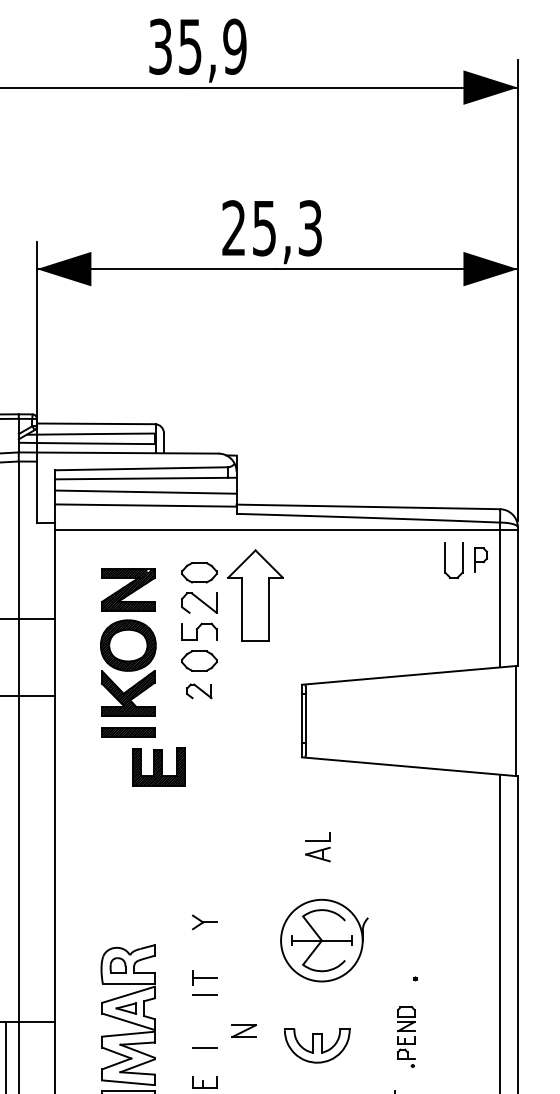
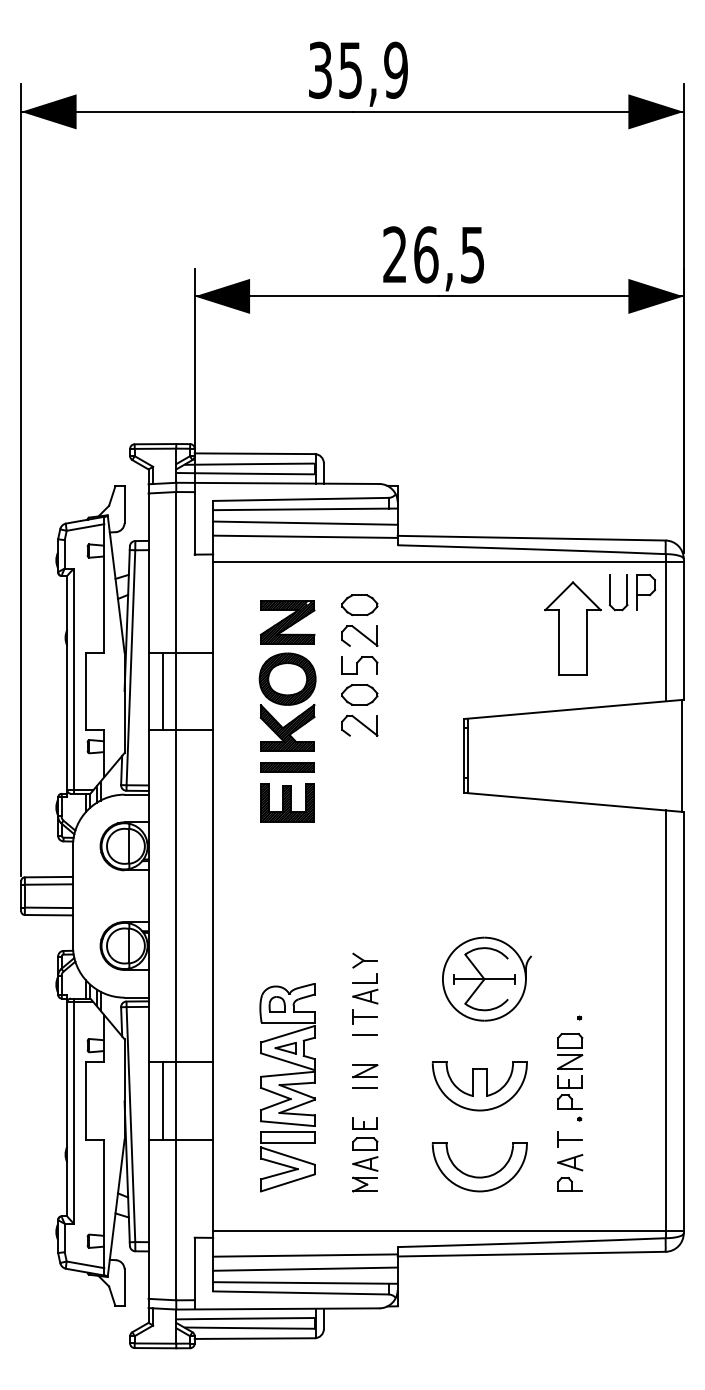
text: (287, 227) -> (449, 254), 25,3 -> 26,5
part: (480, 560) -> (645, 592), size x1.43
part: (255, 595) -> (572, 628), moved
line: (6, 657) -> (163, 691), added
part: (199, 691) -> (359, 725), size x1.43
part: (158, 766) -> (287, 802), moved
part: (318, 846) -> (365, 988), moved
part: (244, 1031) -> (365, 1071), moved
part: (406, 1037) -> (570, 1077), size x1.43
part: (317, 1046) -> (479, 1086), size x1.43

